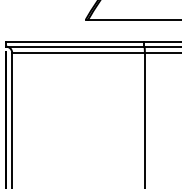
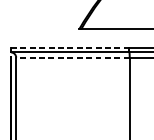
line: (75, 41) -> (70, 47), solid -> dashed
line: (78, 52) -> (72, 57), solid -> dashed

